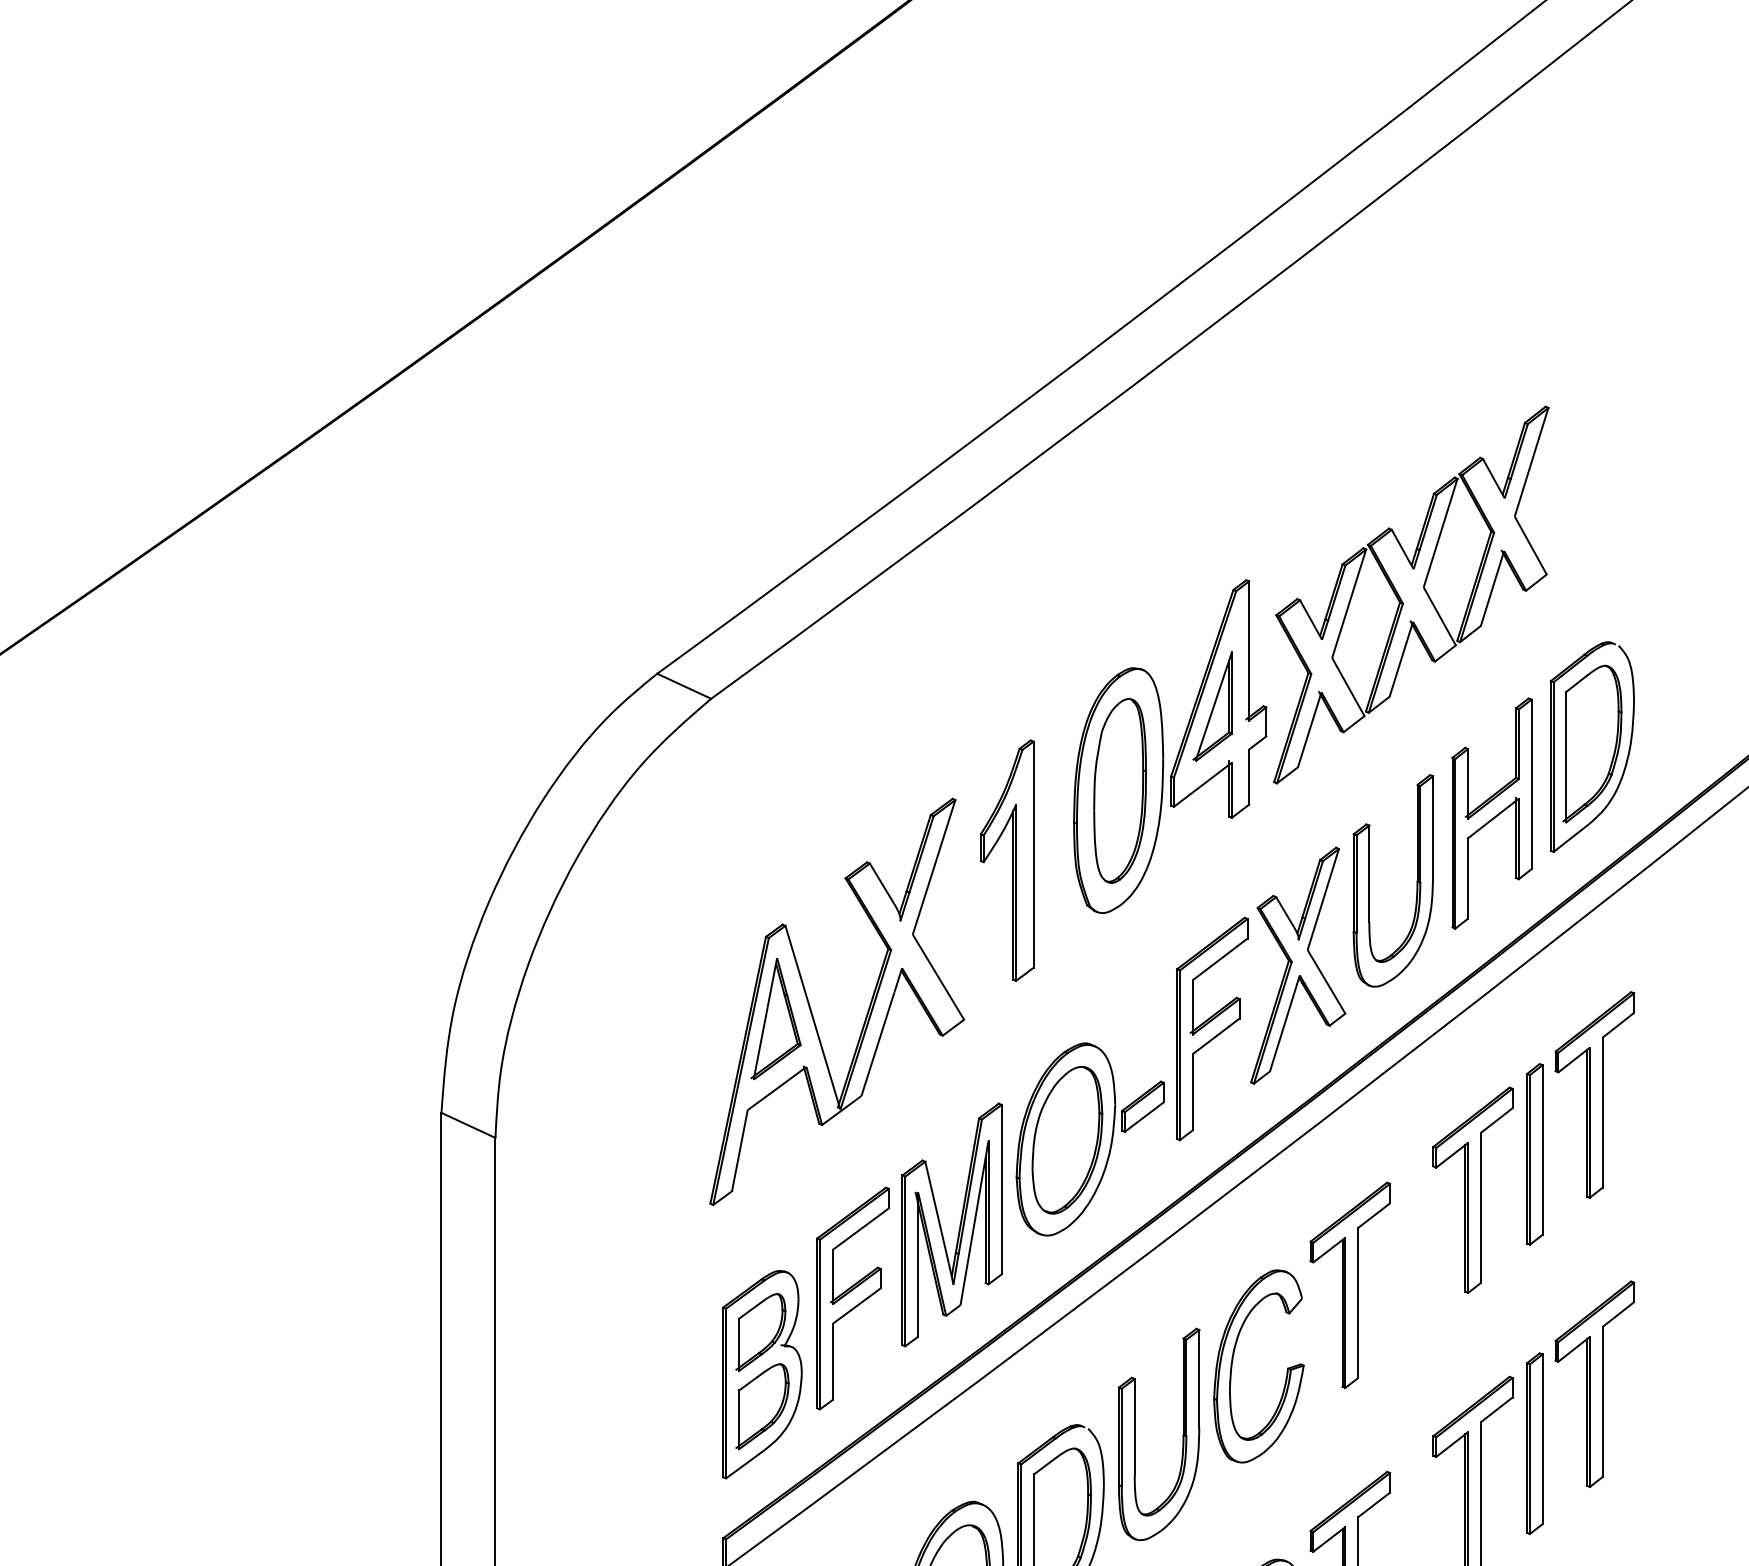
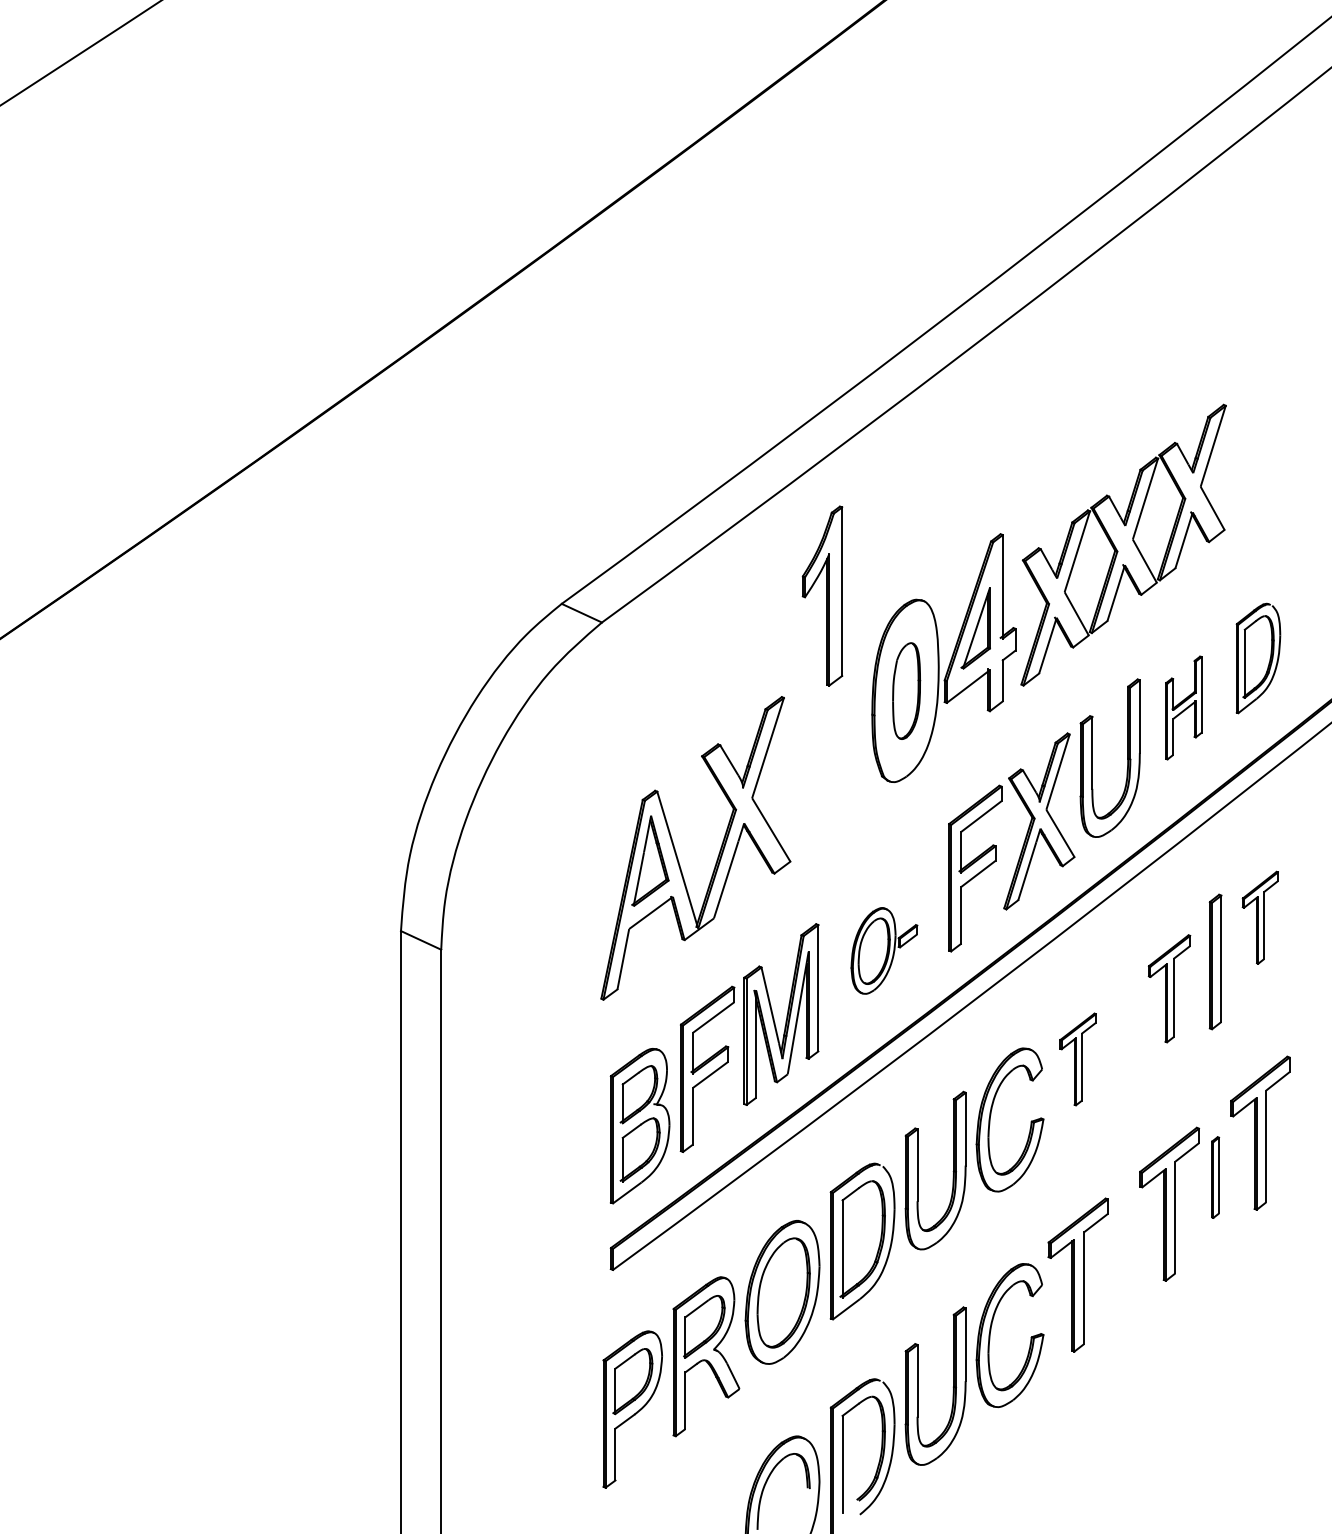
part: (1592, 747) -> (1258, 658), size x0.7
part: (1119, 790) -> (906, 690), size x0.7
part: (1491, 812) -> (1183, 707), size x0.6
part: (1007, 859) -> (822, 595), moved
part: (1595, 1094) -> (1260, 917), size x0.6
part: (1090, 1138) -> (884, 950), size x0.6
part: (1472, 1189) -> (1169, 988), size x0.7
part: (1349, 1285) -> (1077, 1059), size x0.6
part: (1534, 1443) -> (1215, 1177), size x0.6

